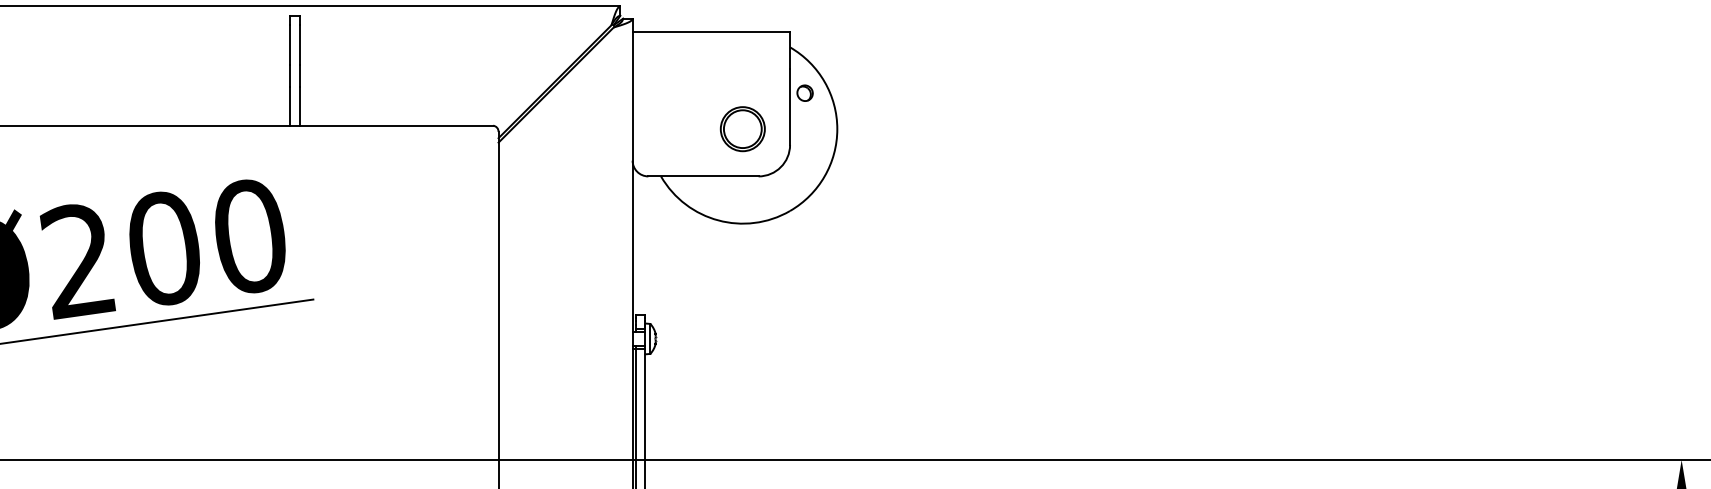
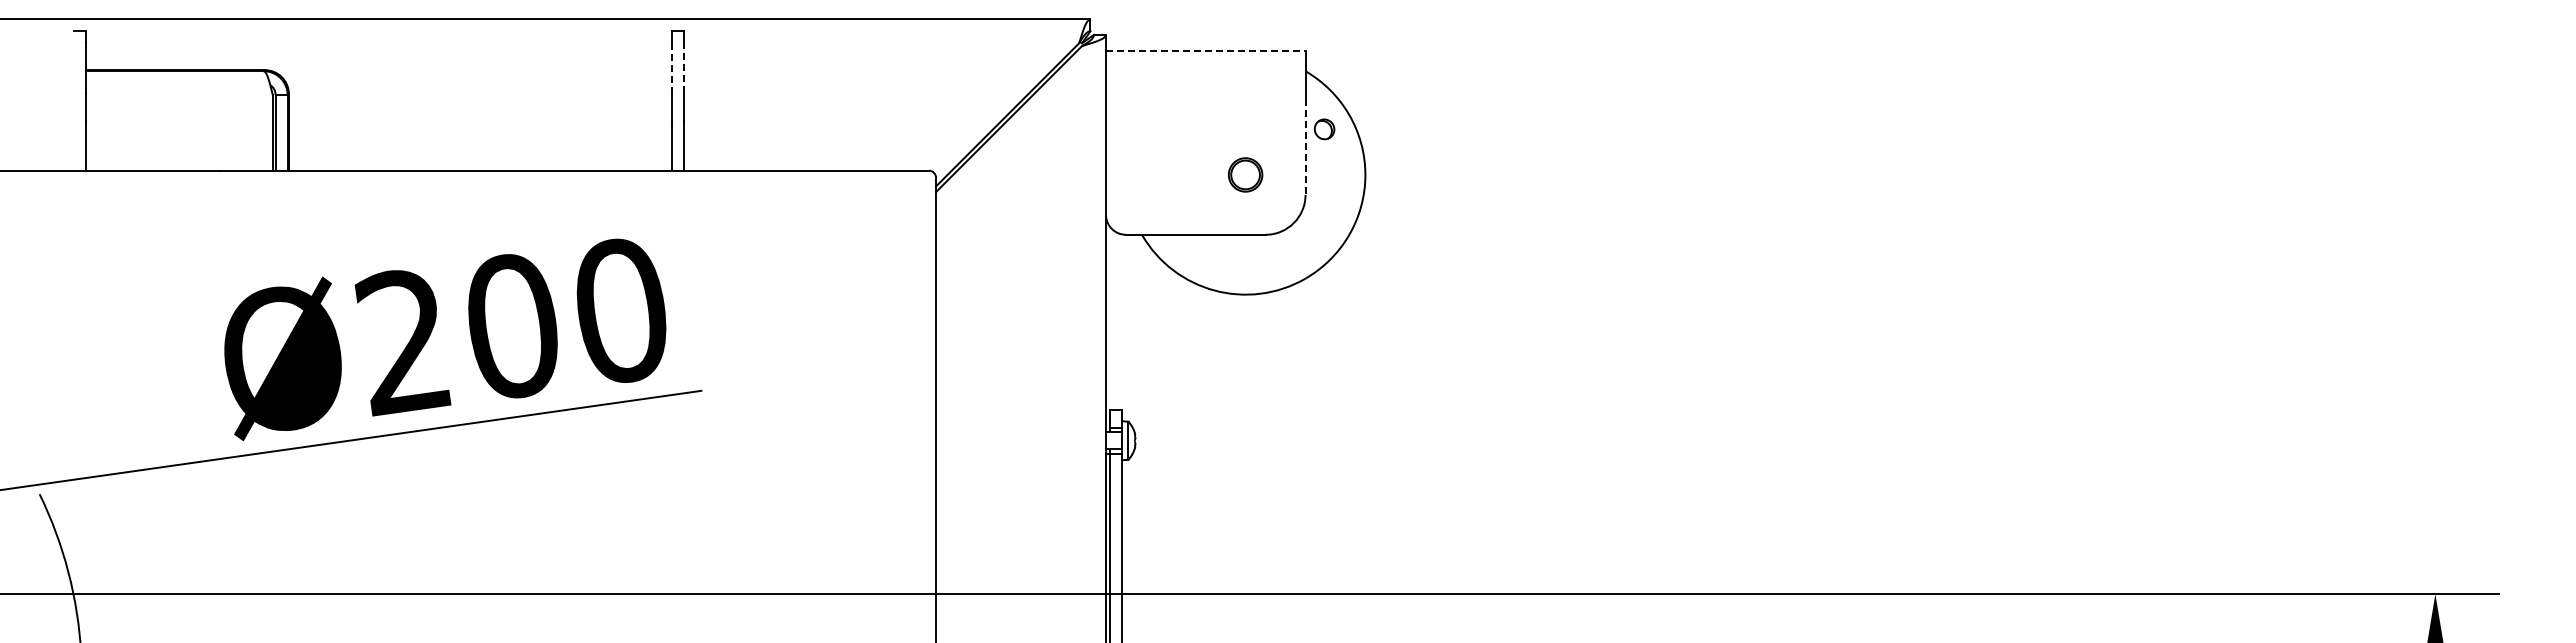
line: (711, 31) -> (1205, 51), solid -> dashed
line: (300, 44) -> (684, 67), solid -> dashed
line: (290, 45) -> (672, 68), solid -> dashed
line: (790, 107) -> (1305, 147), solid -> dashed
part: (742, 128) -> (1245, 174), size x0.6

